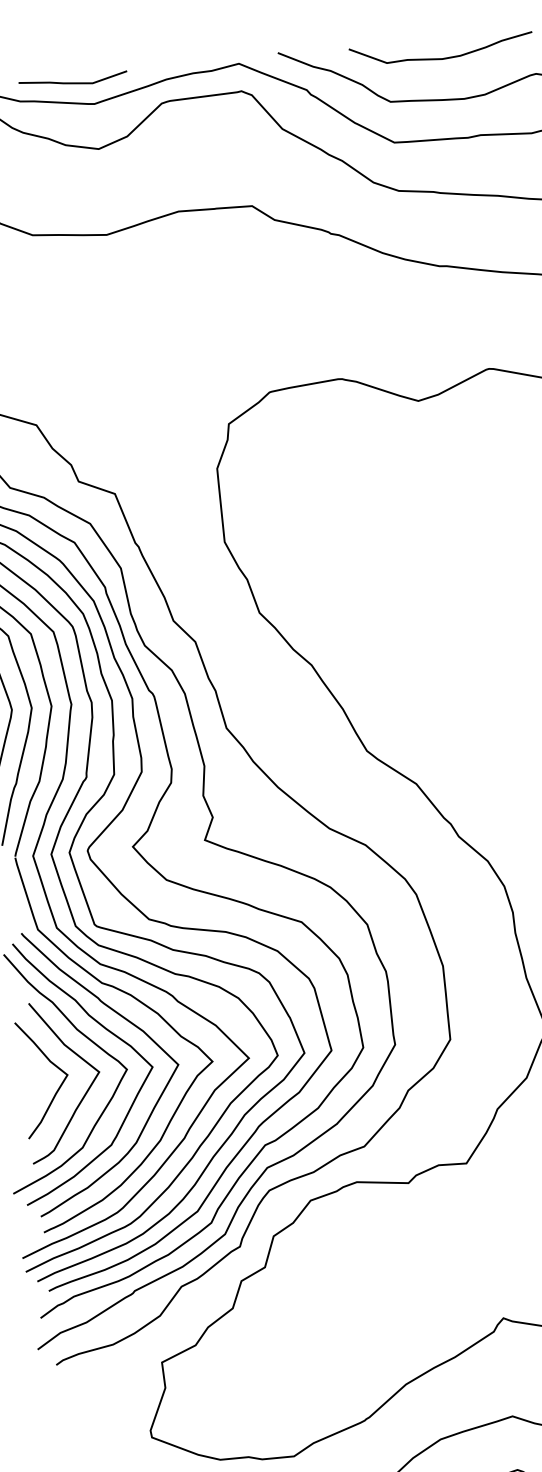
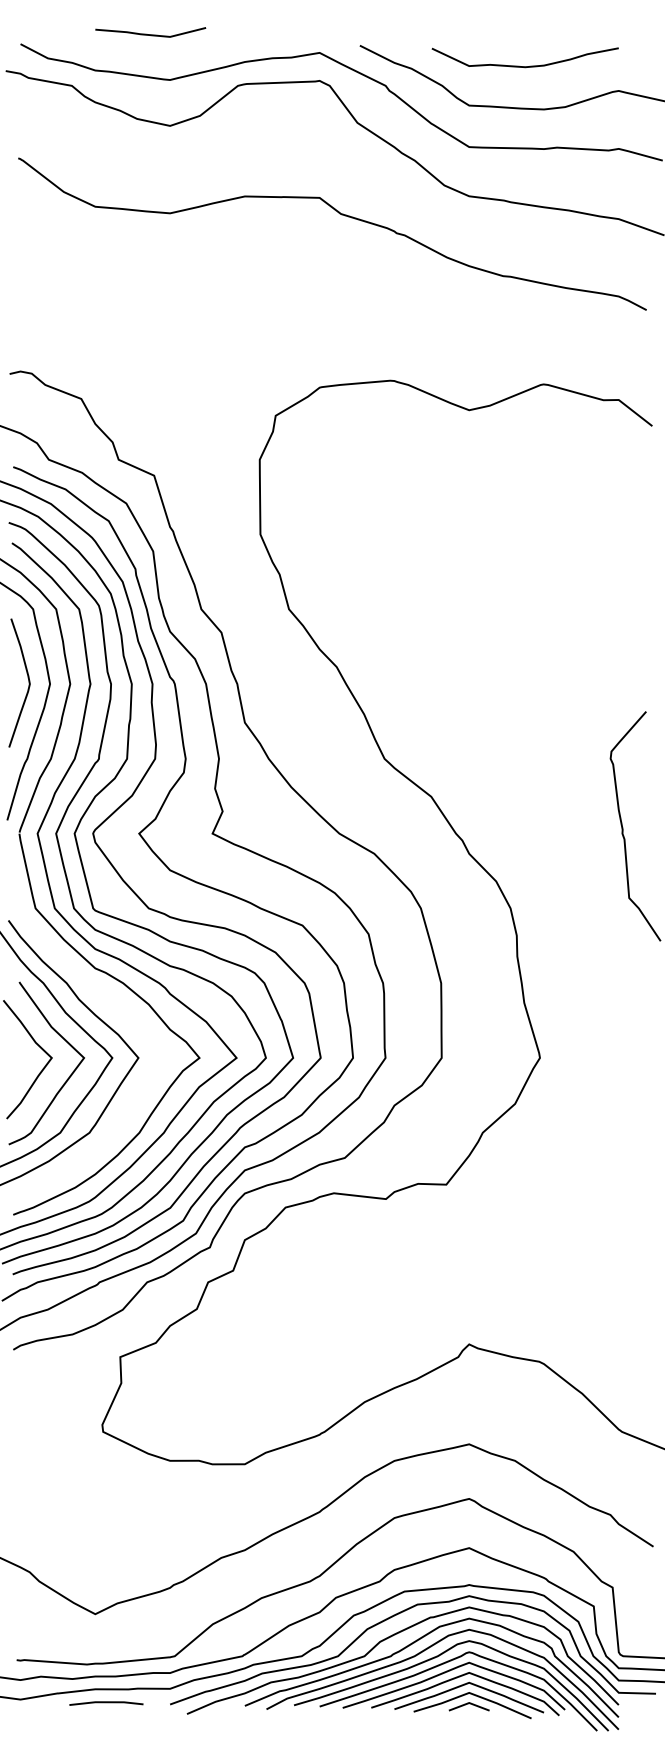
line: (73, 82) -> (150, 34), moved
curve: (129, 1023) -> (119, 1011), removed

